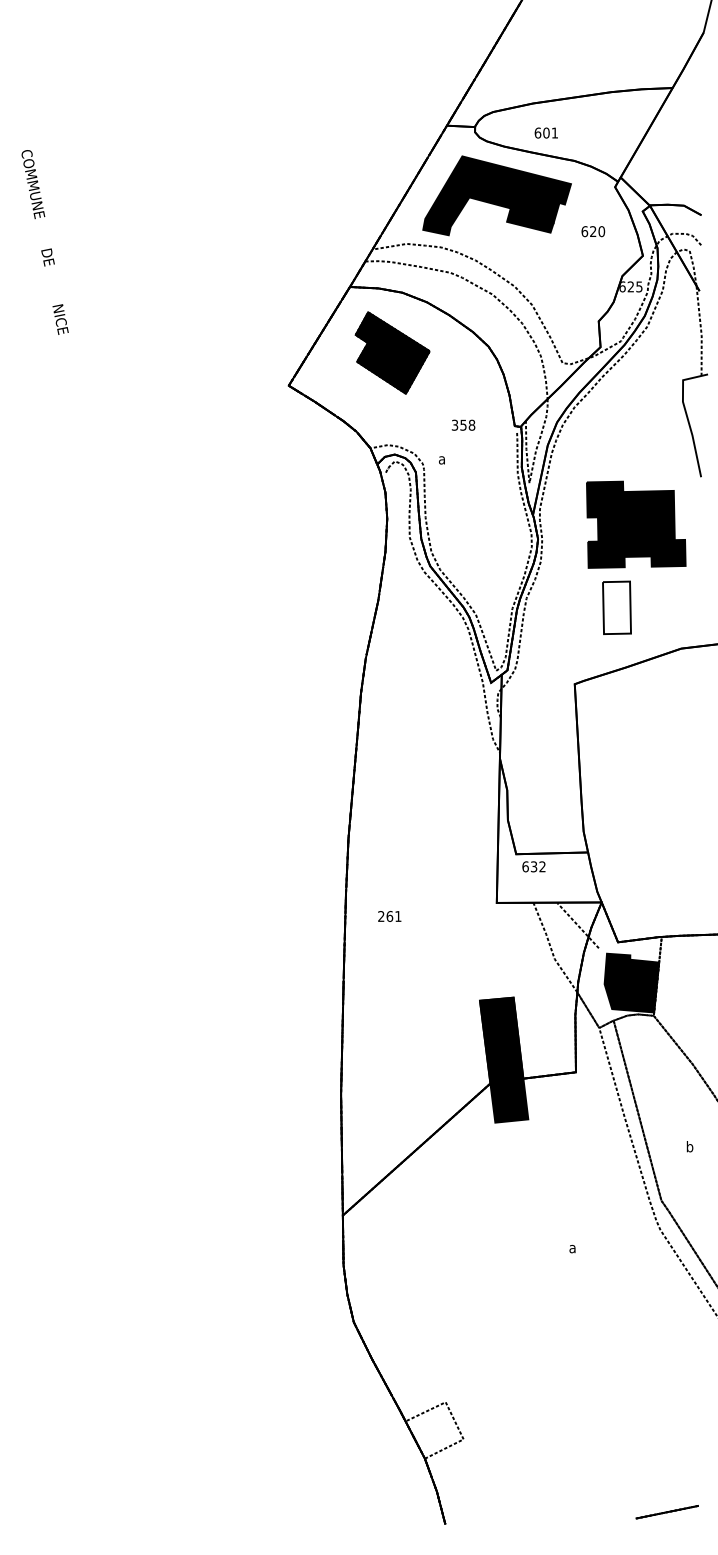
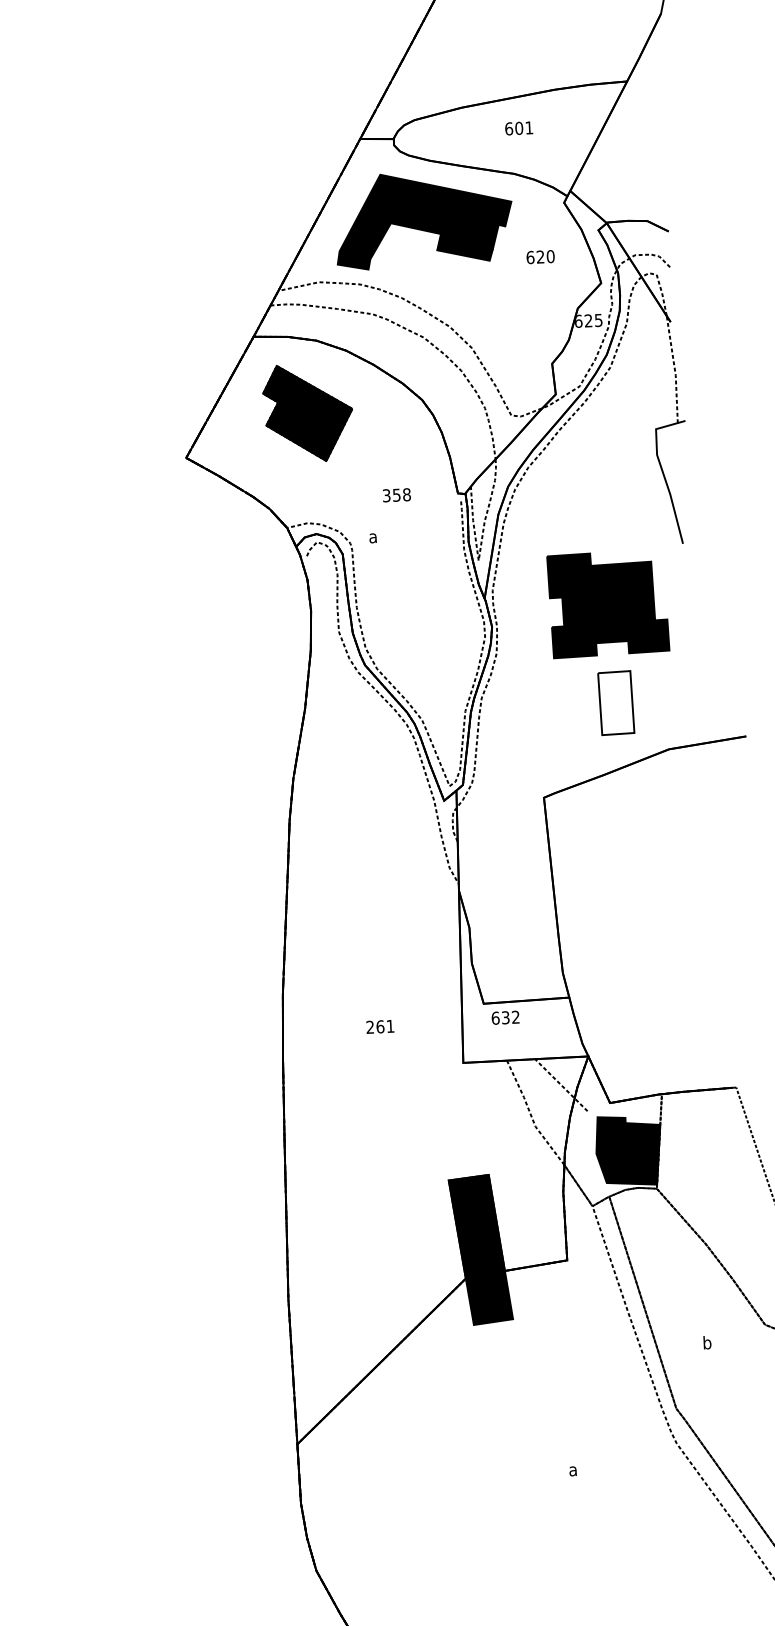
text: (545, 132) -> (518, 127), moved
part: (616, 607) -> (615, 702), moved
text: (389, 916) -> (380, 1026), moved

